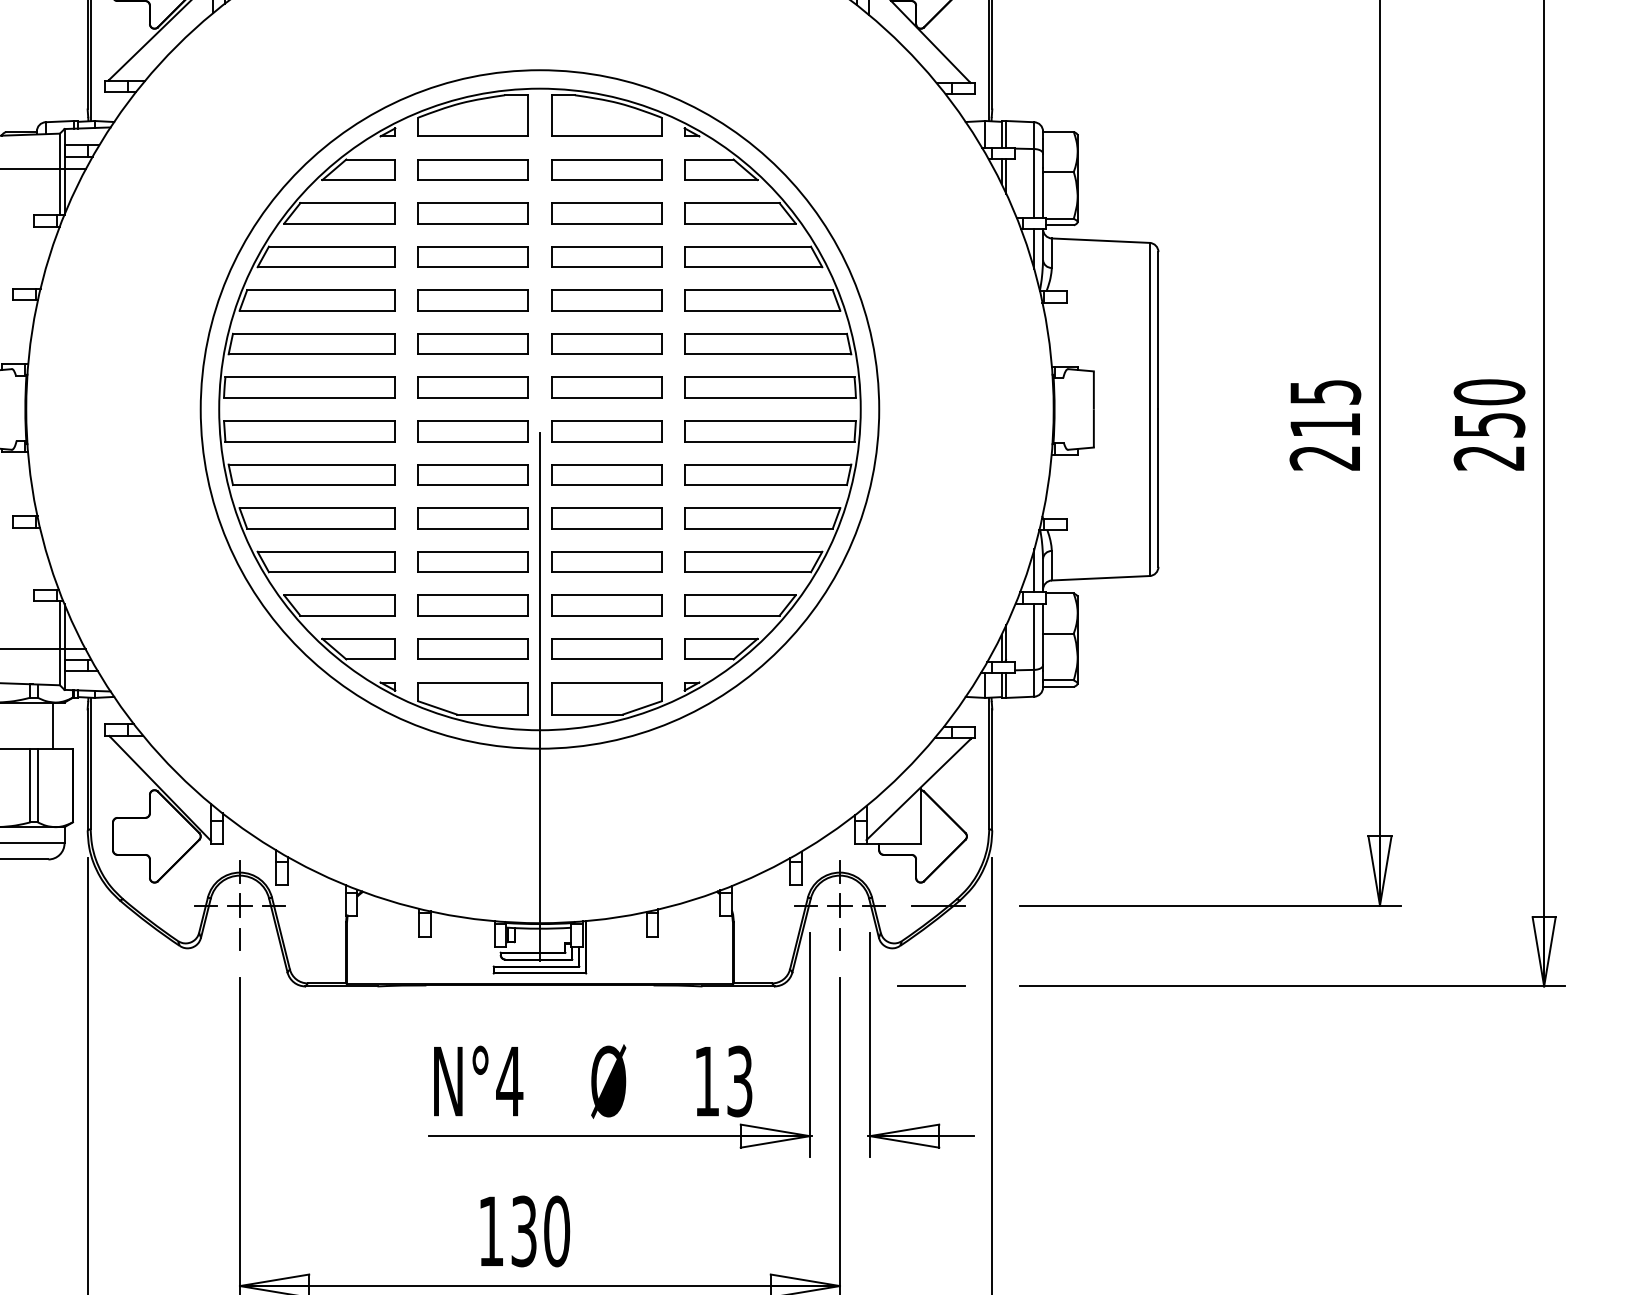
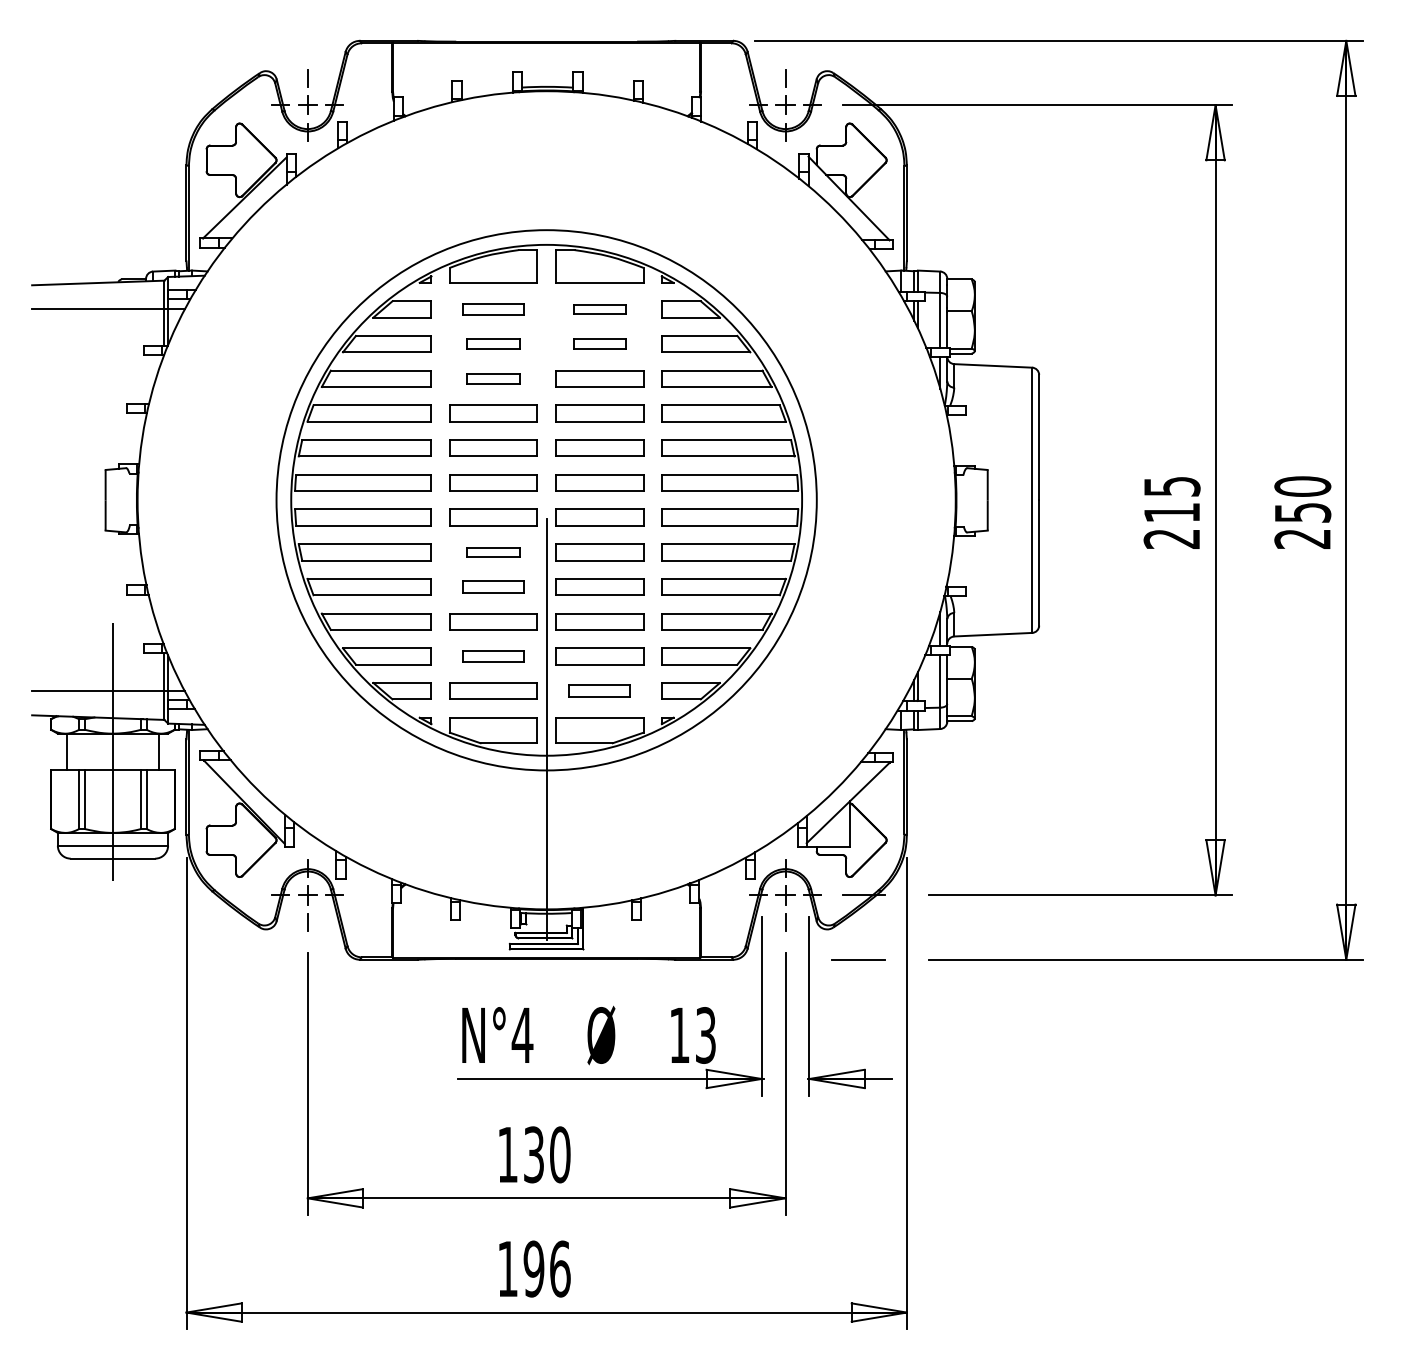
part: (473, 169) -> (493, 309), size x0.7
part: (606, 169) -> (599, 309), size x0.6
part: (473, 212) -> (493, 343), size x0.6
part: (606, 212) -> (599, 343), size x0.6
part: (473, 256) -> (493, 378), size x0.6
part: (473, 475) -> (493, 552), size x0.6
part: (473, 517) -> (493, 586), size x0.7
part: (473, 605) -> (493, 656), size x0.7
part: (606, 648) -> (599, 690), size x0.7

